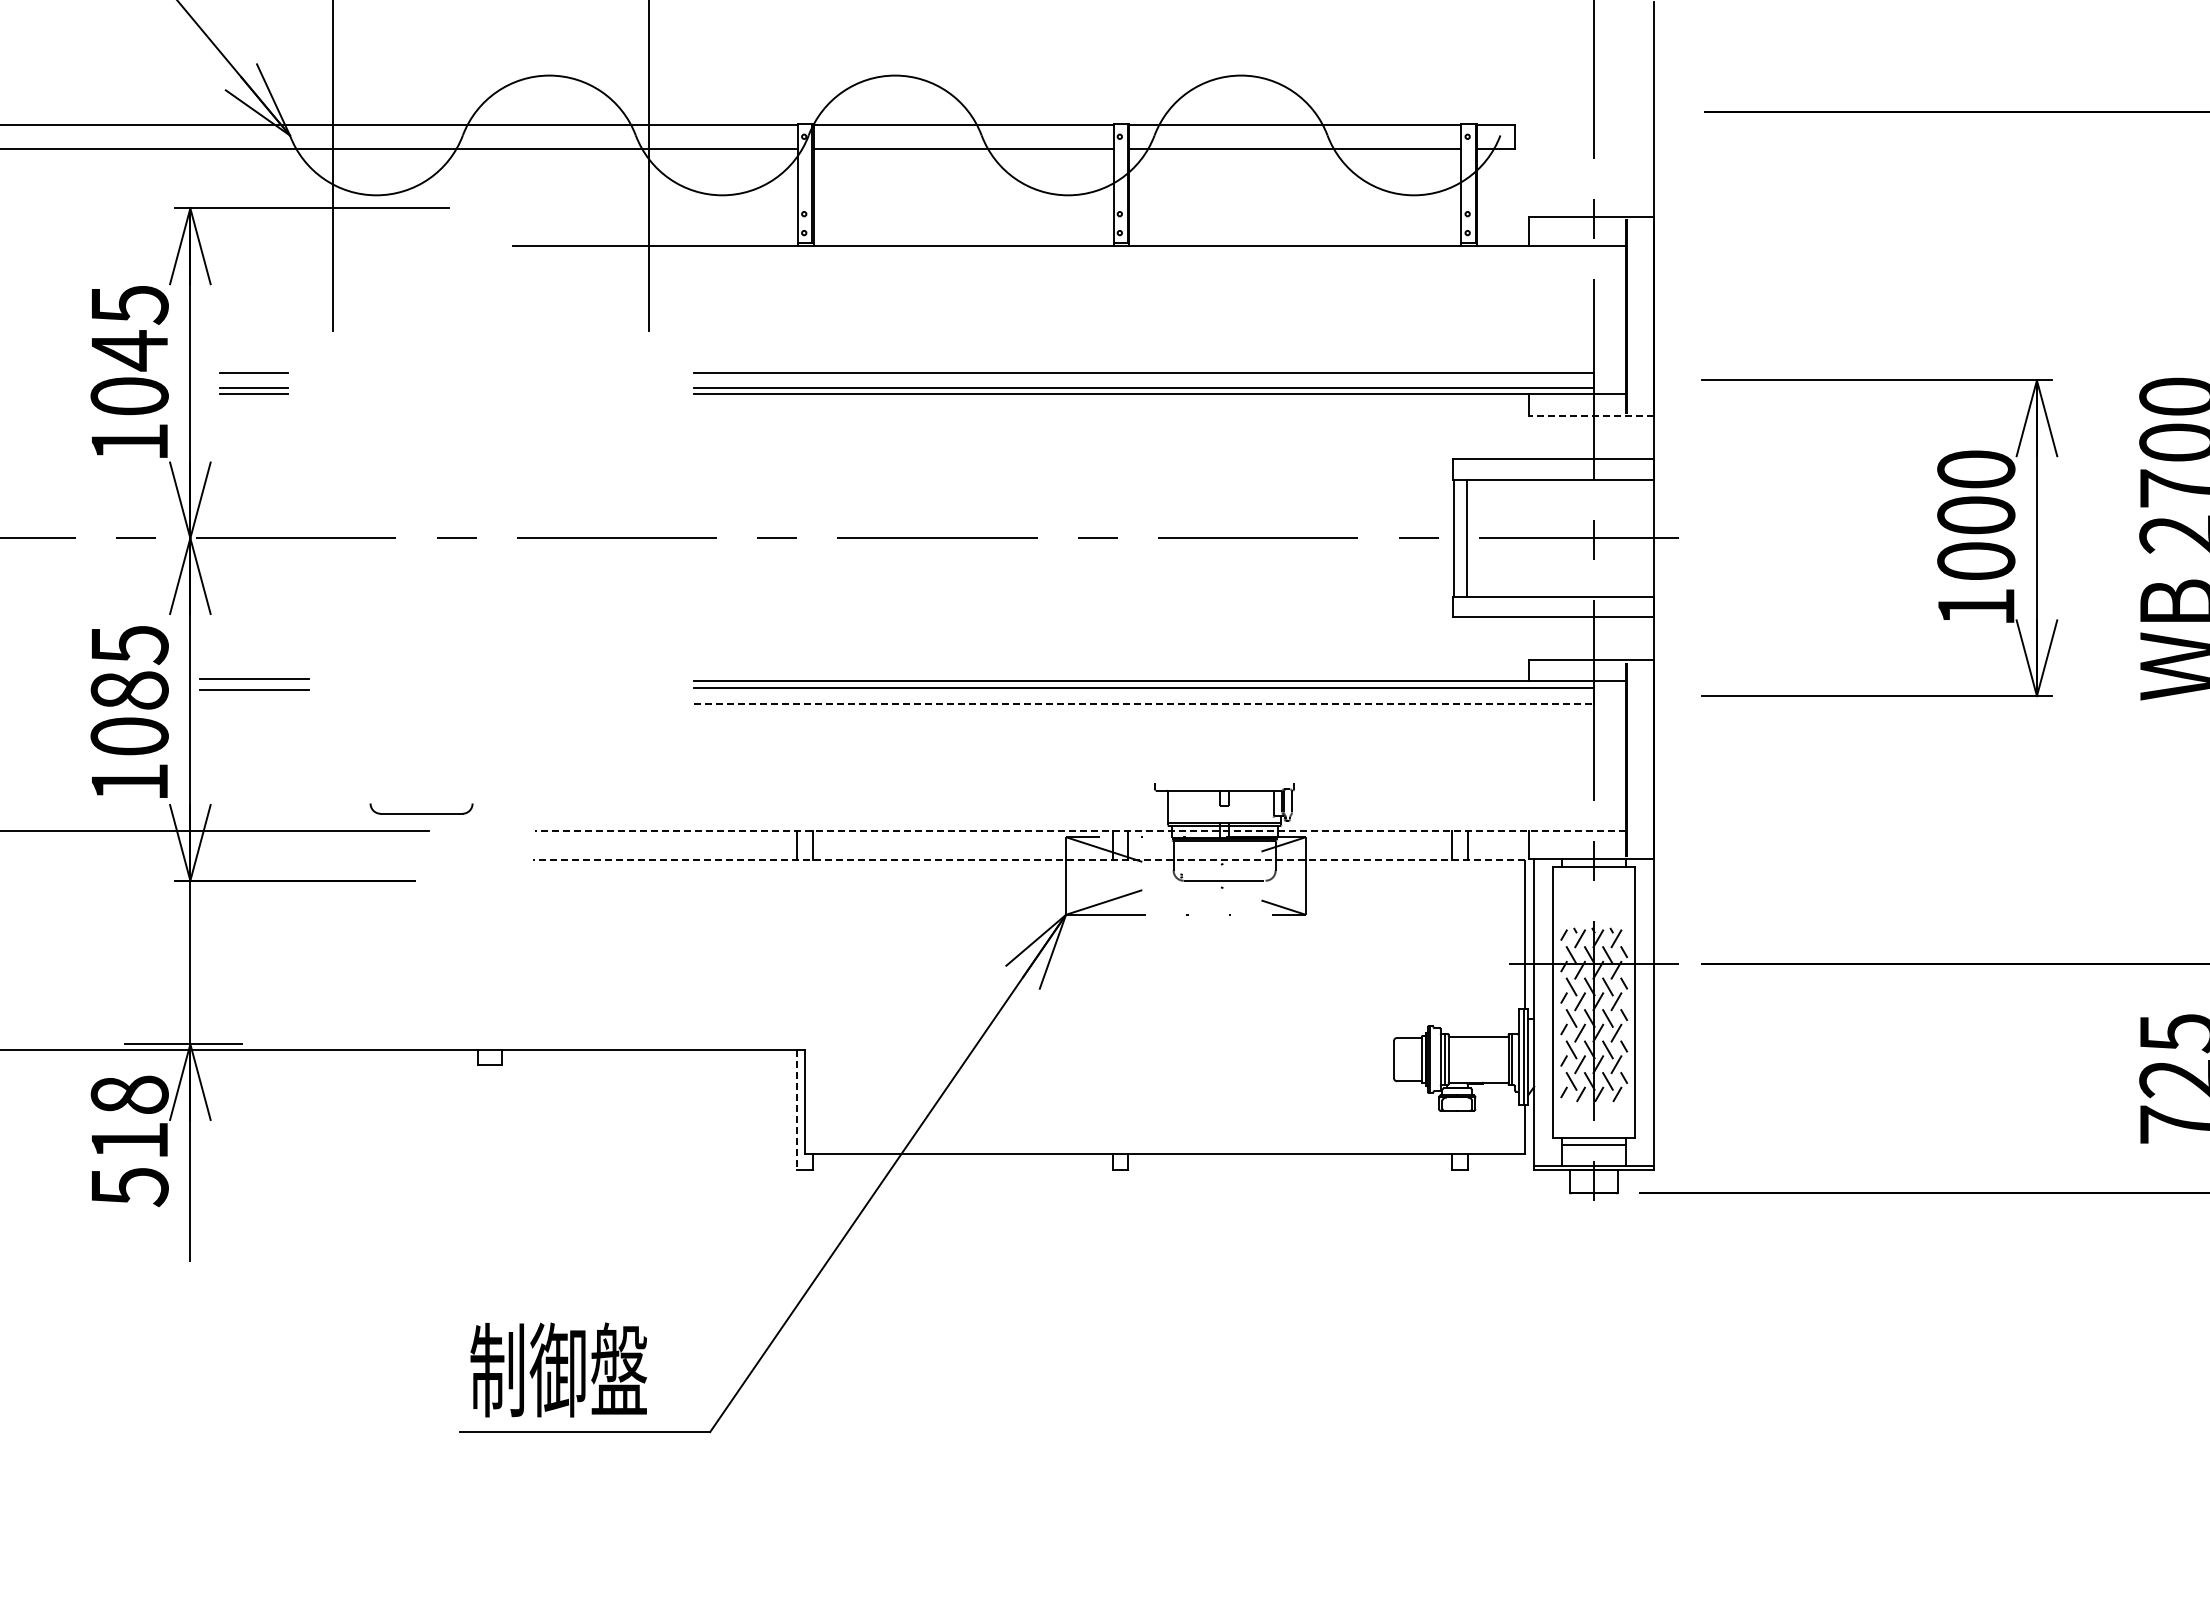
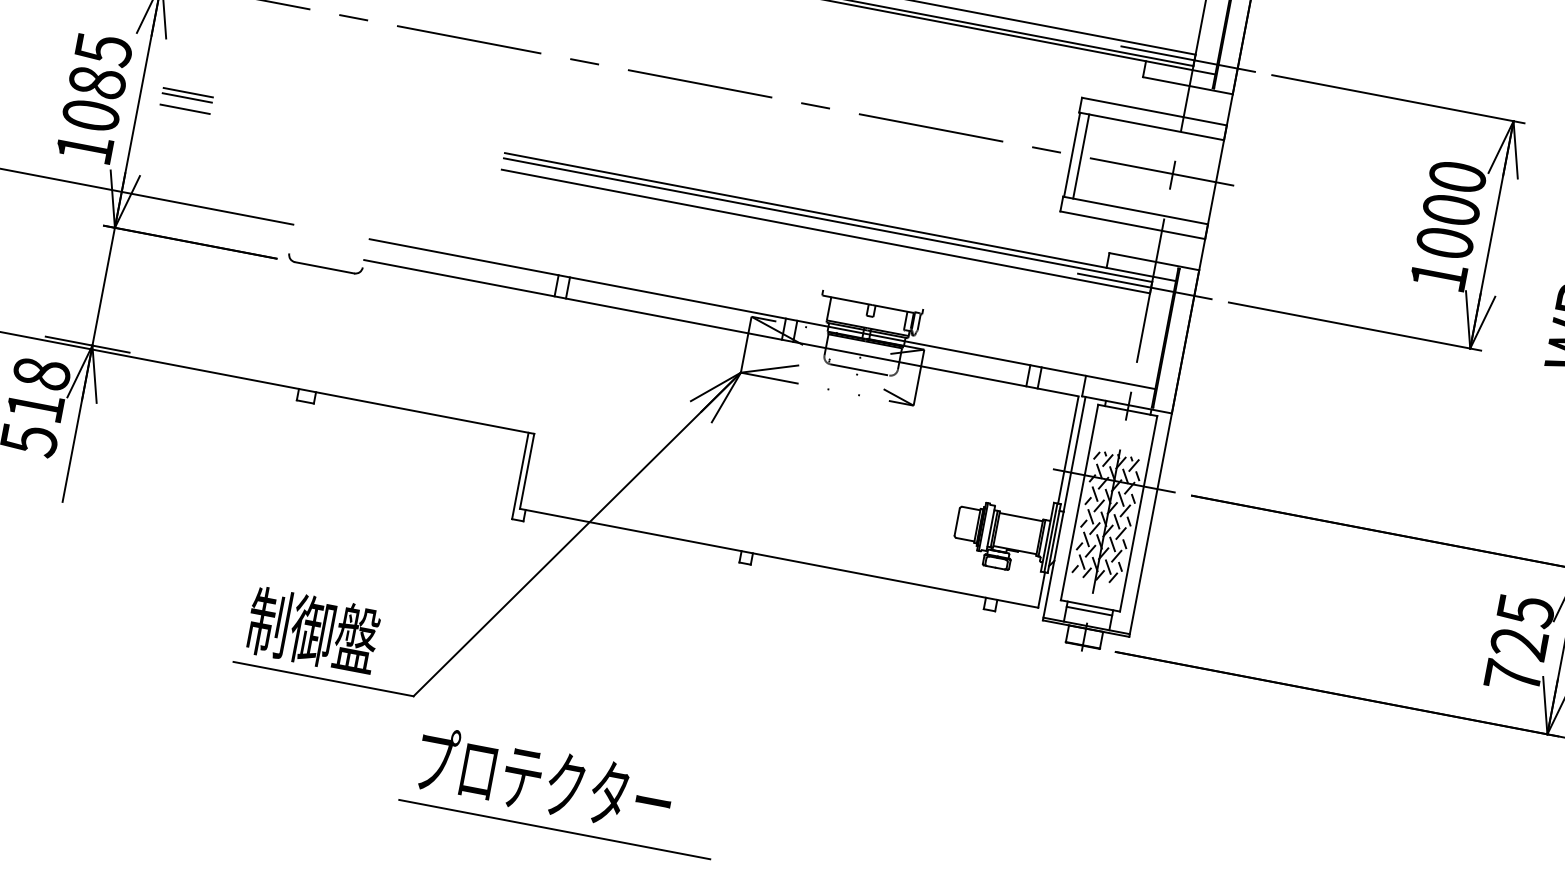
line: (1585, 380) -> (1188, 59), added
line: (1591, 416) -> (1187, 85), dashed -> solid
part: (253, 684) -> (187, 95), size x0.62
line: (1585, 696) -> (1145, 286), added
line: (254, 704) -> (185, 109), added
line: (1144, 704) -> (826, 231), dashed -> solid
part: (421, 808) -> (325, 264), moved
line: (1079, 830) -> (762, 313), dashed -> solid
line: (1028, 860) -> (721, 328), dashed -> solid
line: (796, 1109) -> (520, 475), dashed -> solid
part: (942, 1524) -> (568, 794), added

